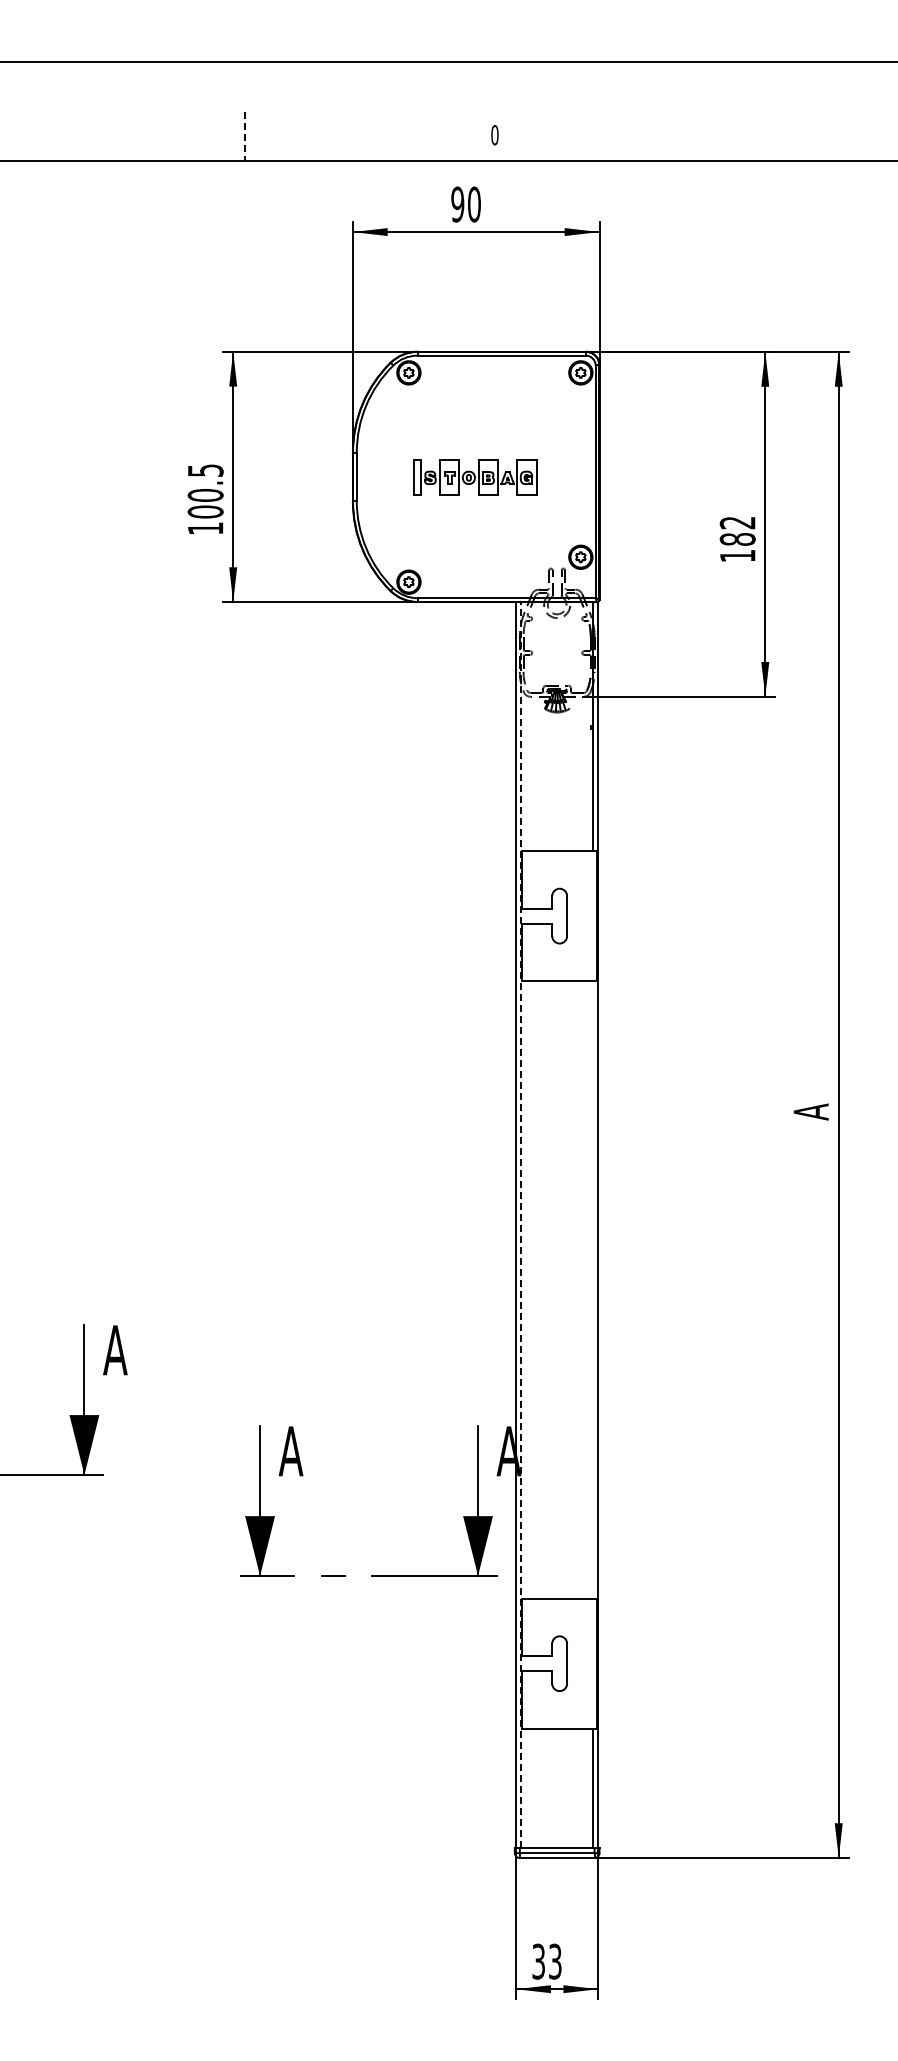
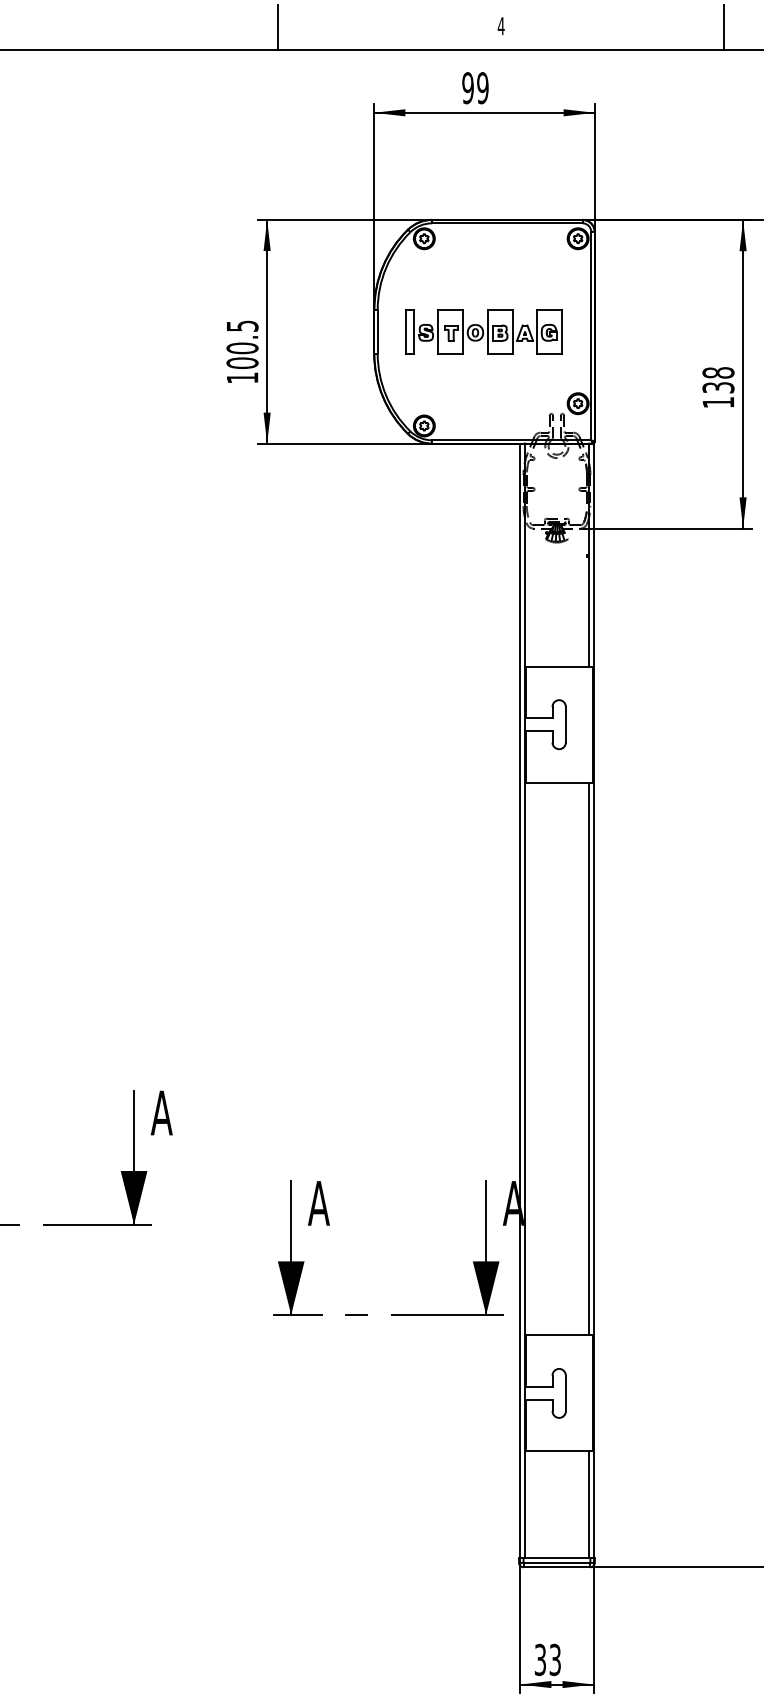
text: (494, 135) -> (500, 26), 0 -> 4
line: (245, 136) -> (278, 27), dashed -> solid
line: (743, 136) -> (723, 27), added
text: (473, 204) -> (482, 88), 90 -> 99
part: (475, 477) -> (483, 332), size x1.43
text: (737, 530) -> (718, 379), 182 -> 138
line: (521, 1225) -> (525, 1001), dashed -> solid
line: (593, 1289) -> (589, 1058), added

